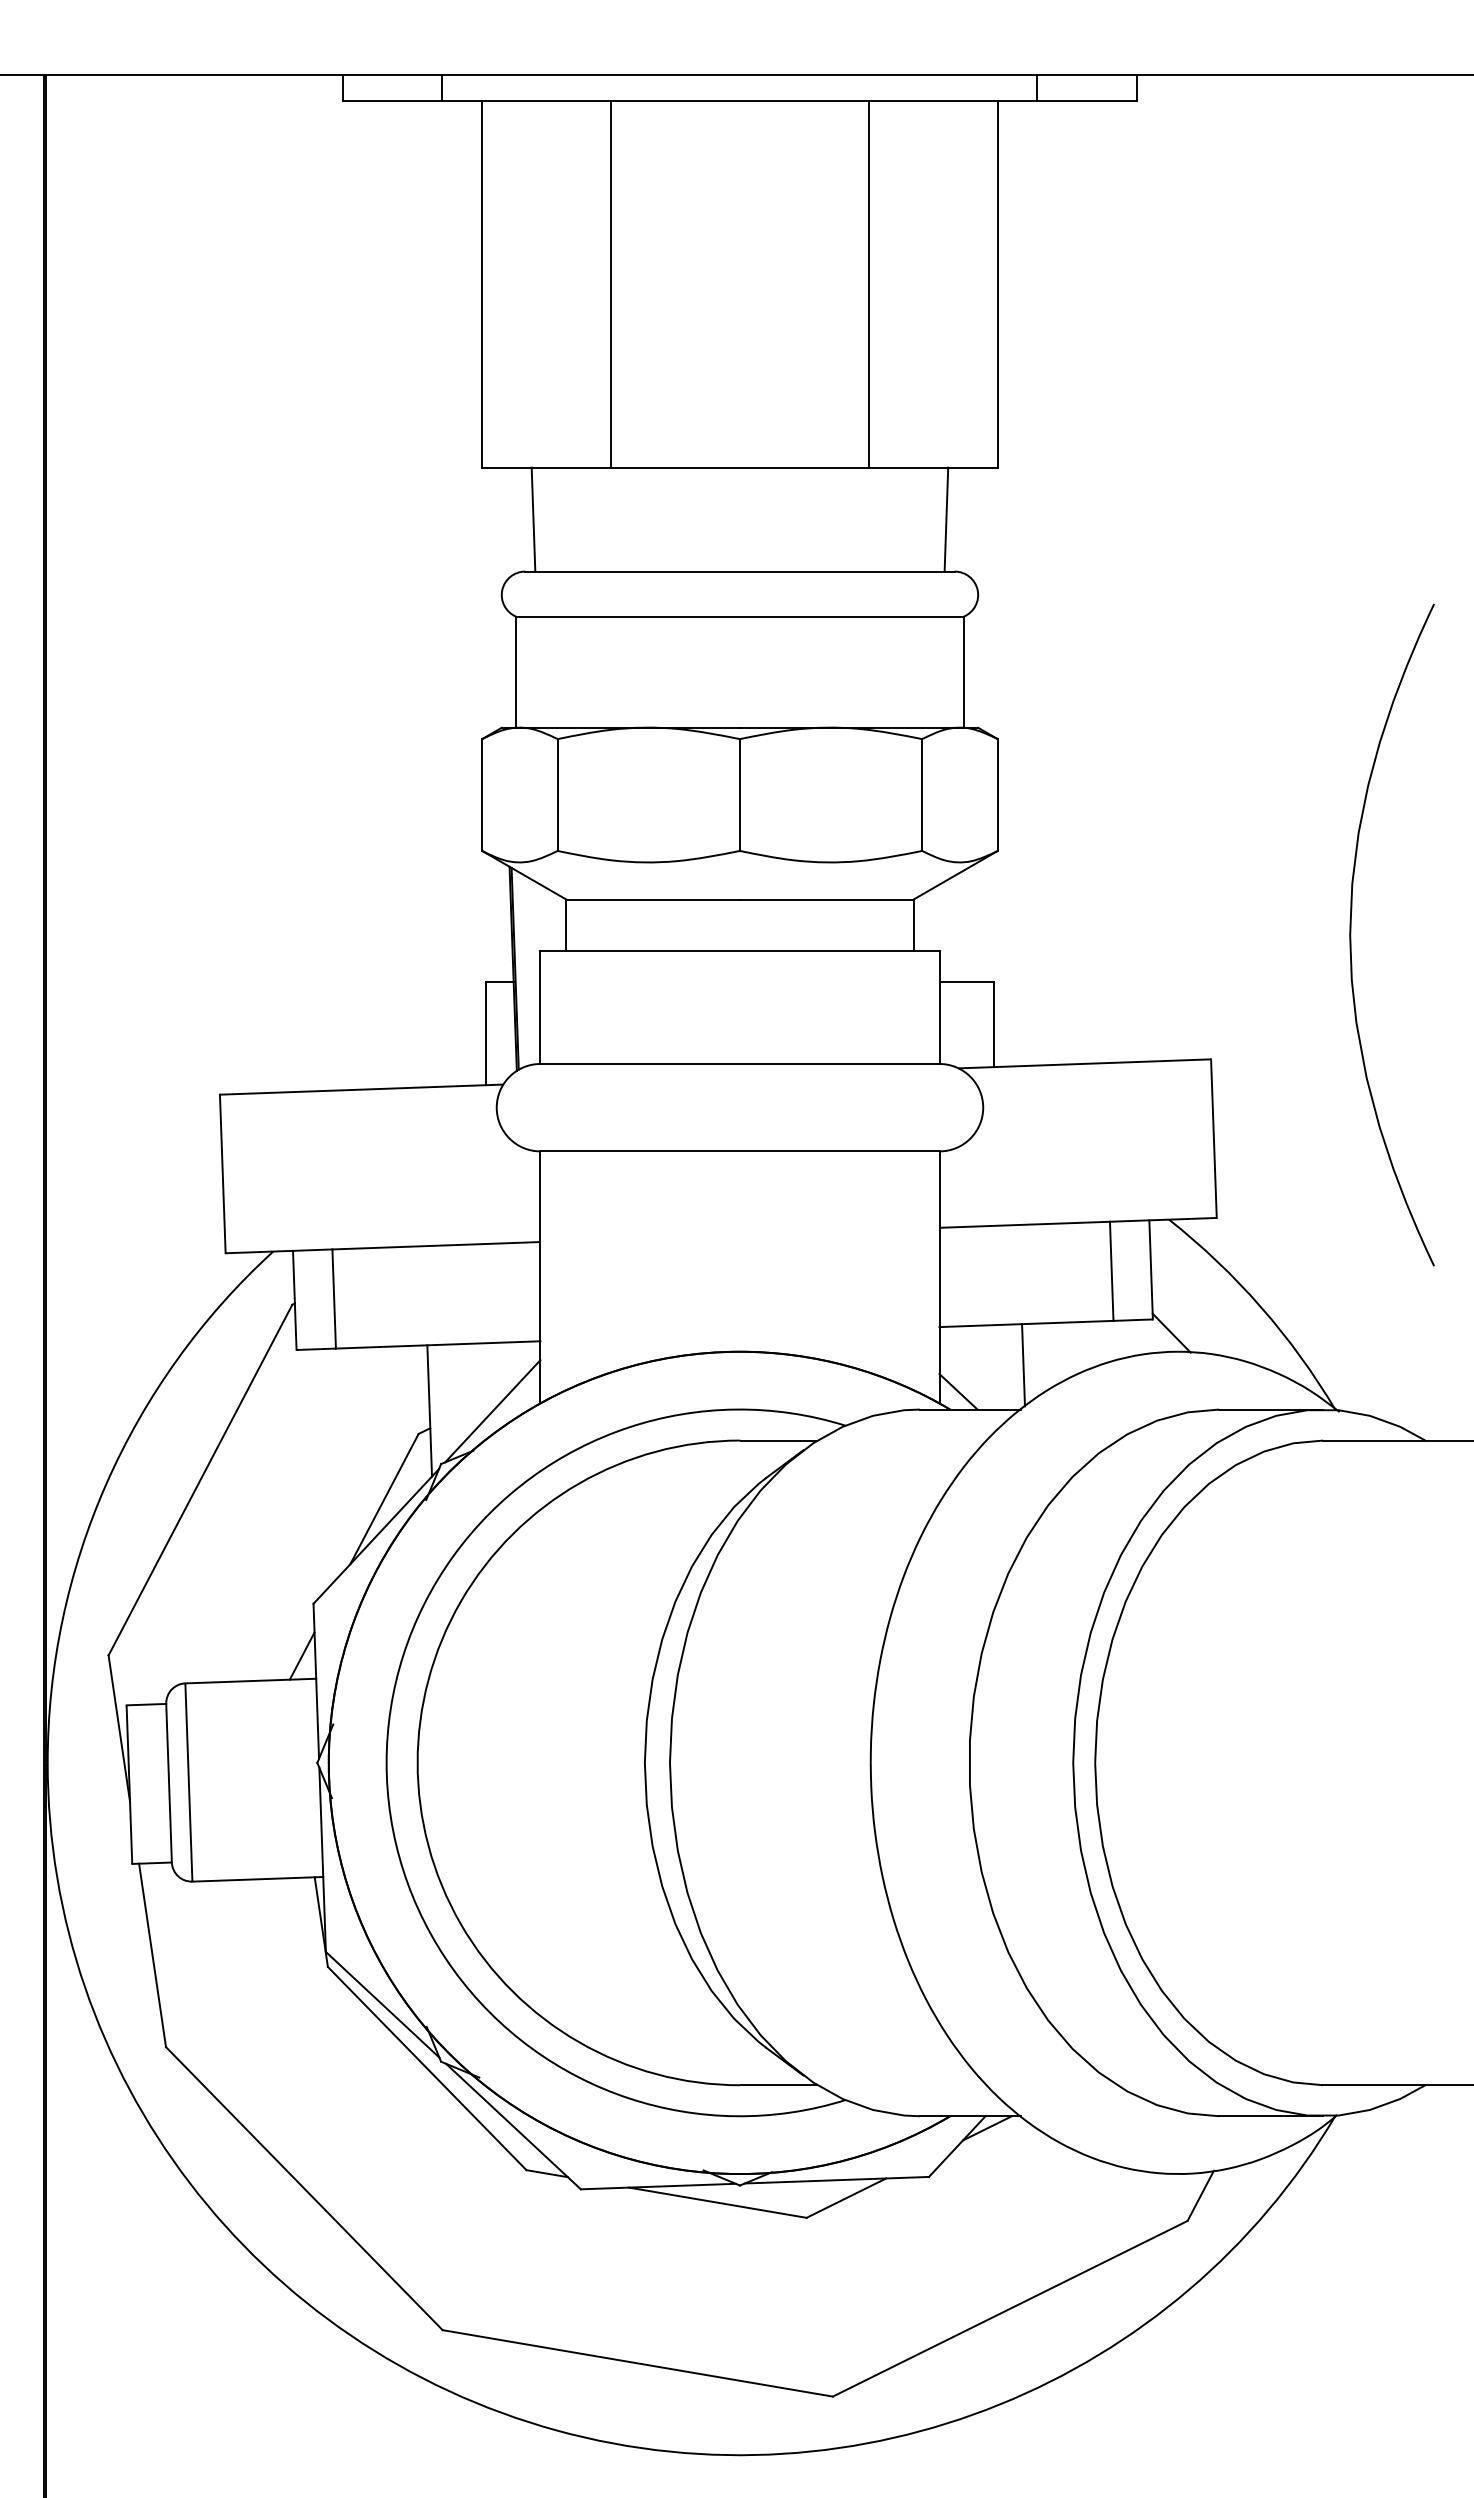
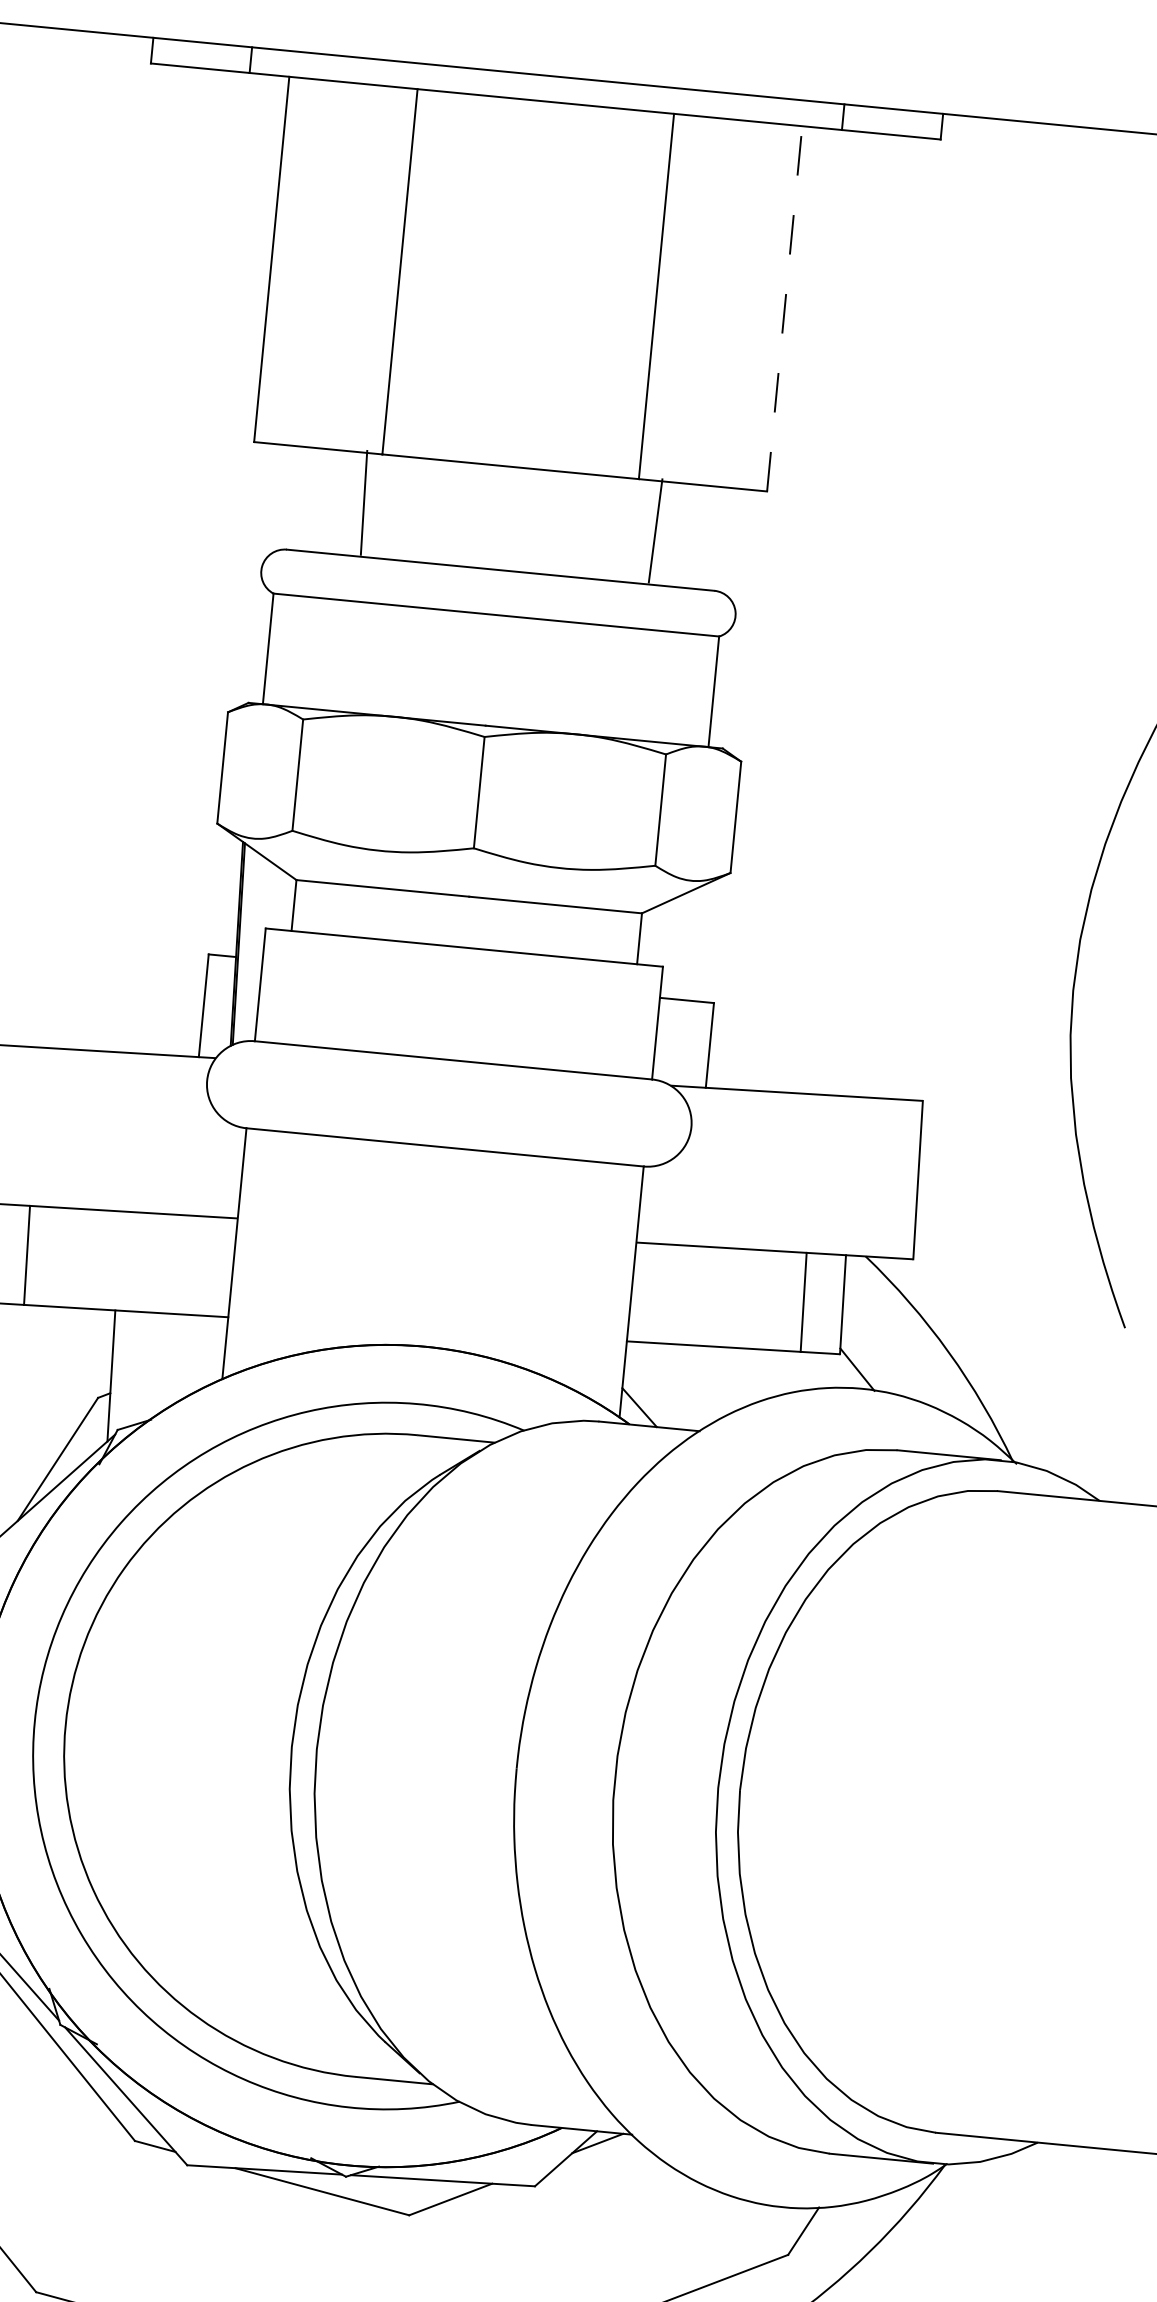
line: (997, 283) -> (784, 308), solid -> dashed
line: (533, 519) -> (364, 502), moved
line: (946, 519) -> (655, 530), moved
line: (1023, 1365) -> (706, 1387), removed
line: (492, 1411) -> (173, 1382), removed

